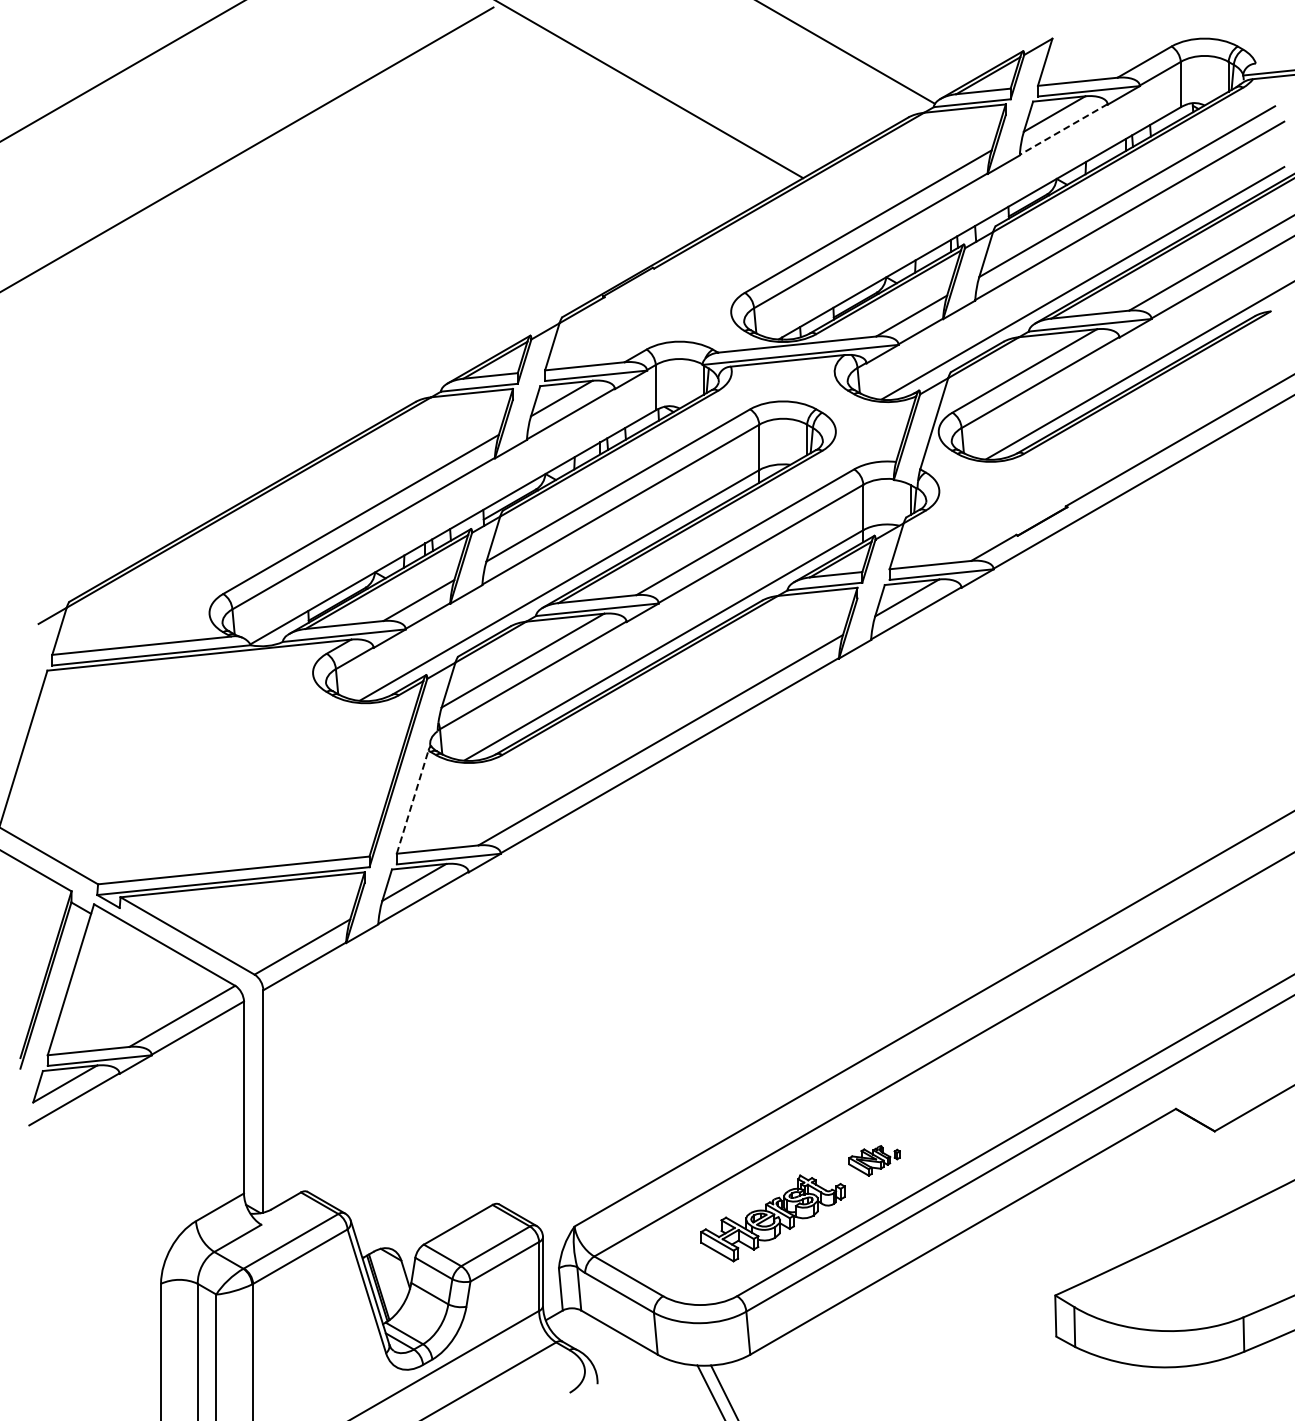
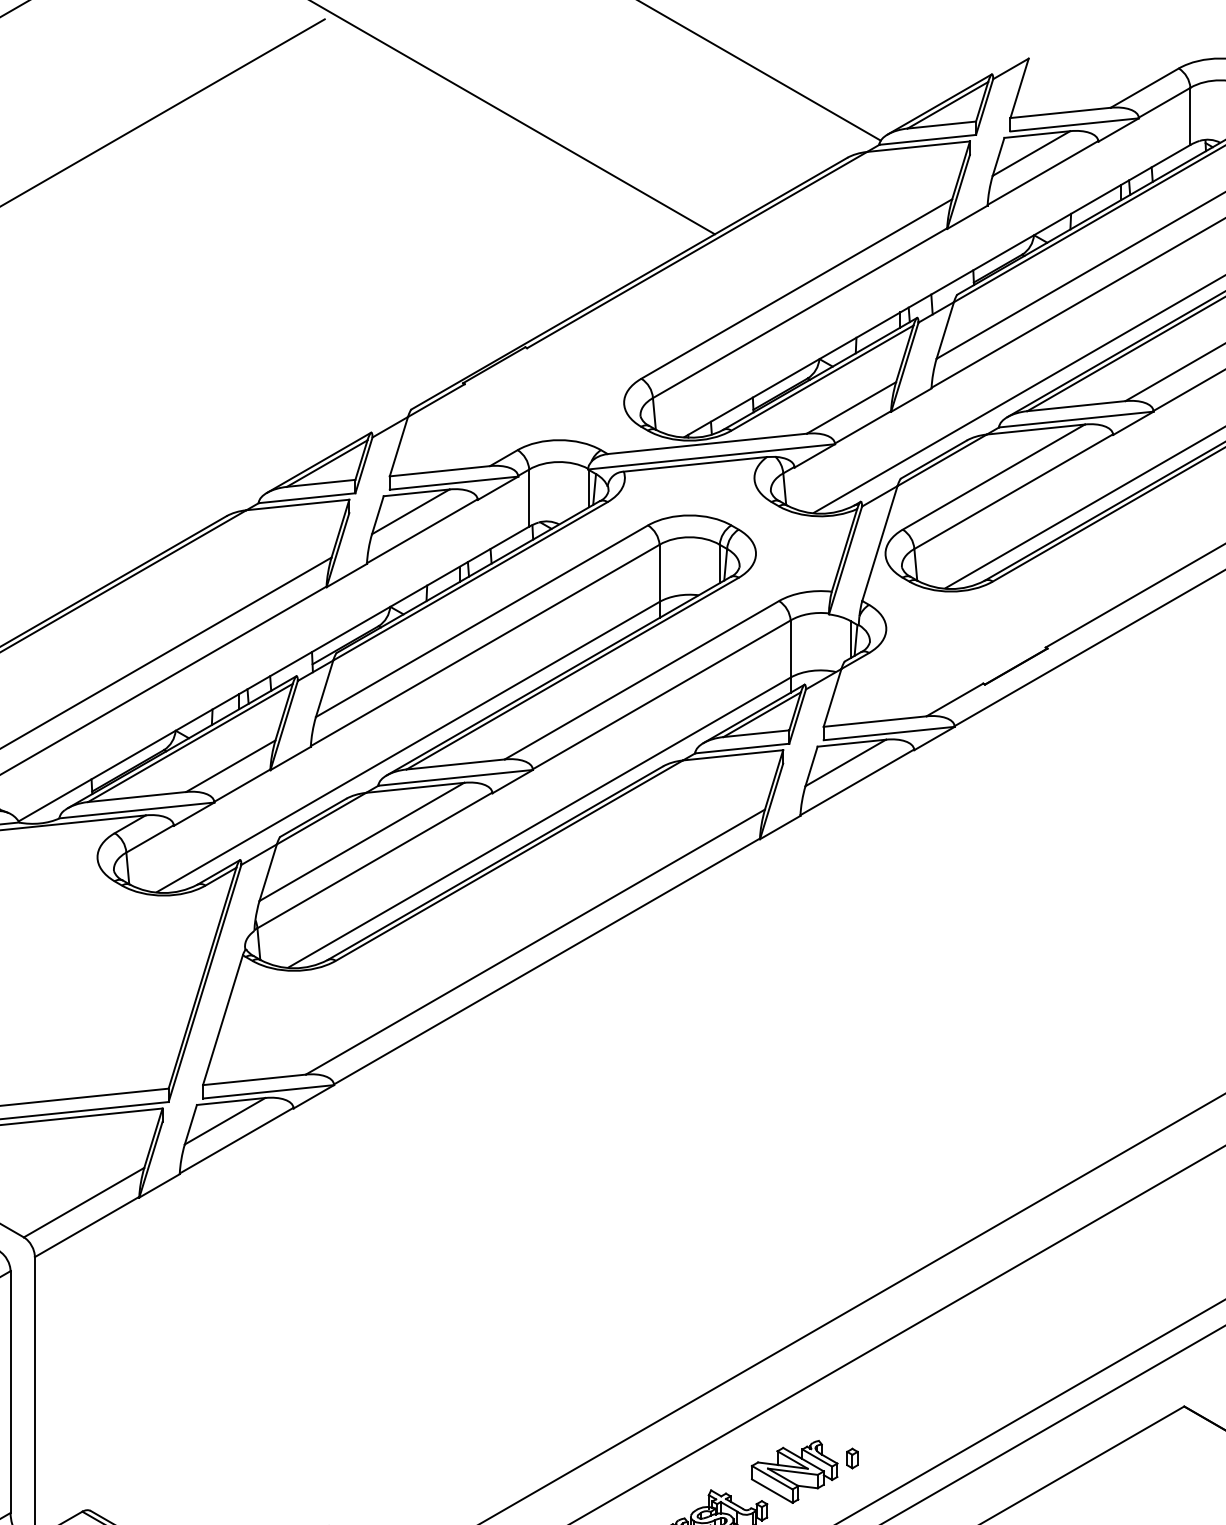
line: (1063, 129) -> (1042, 172), dashed -> solid
line: (412, 802) -> (222, 1020), dashed -> solid
part: (874, 1160) -> (804, 1471), size x1.67

